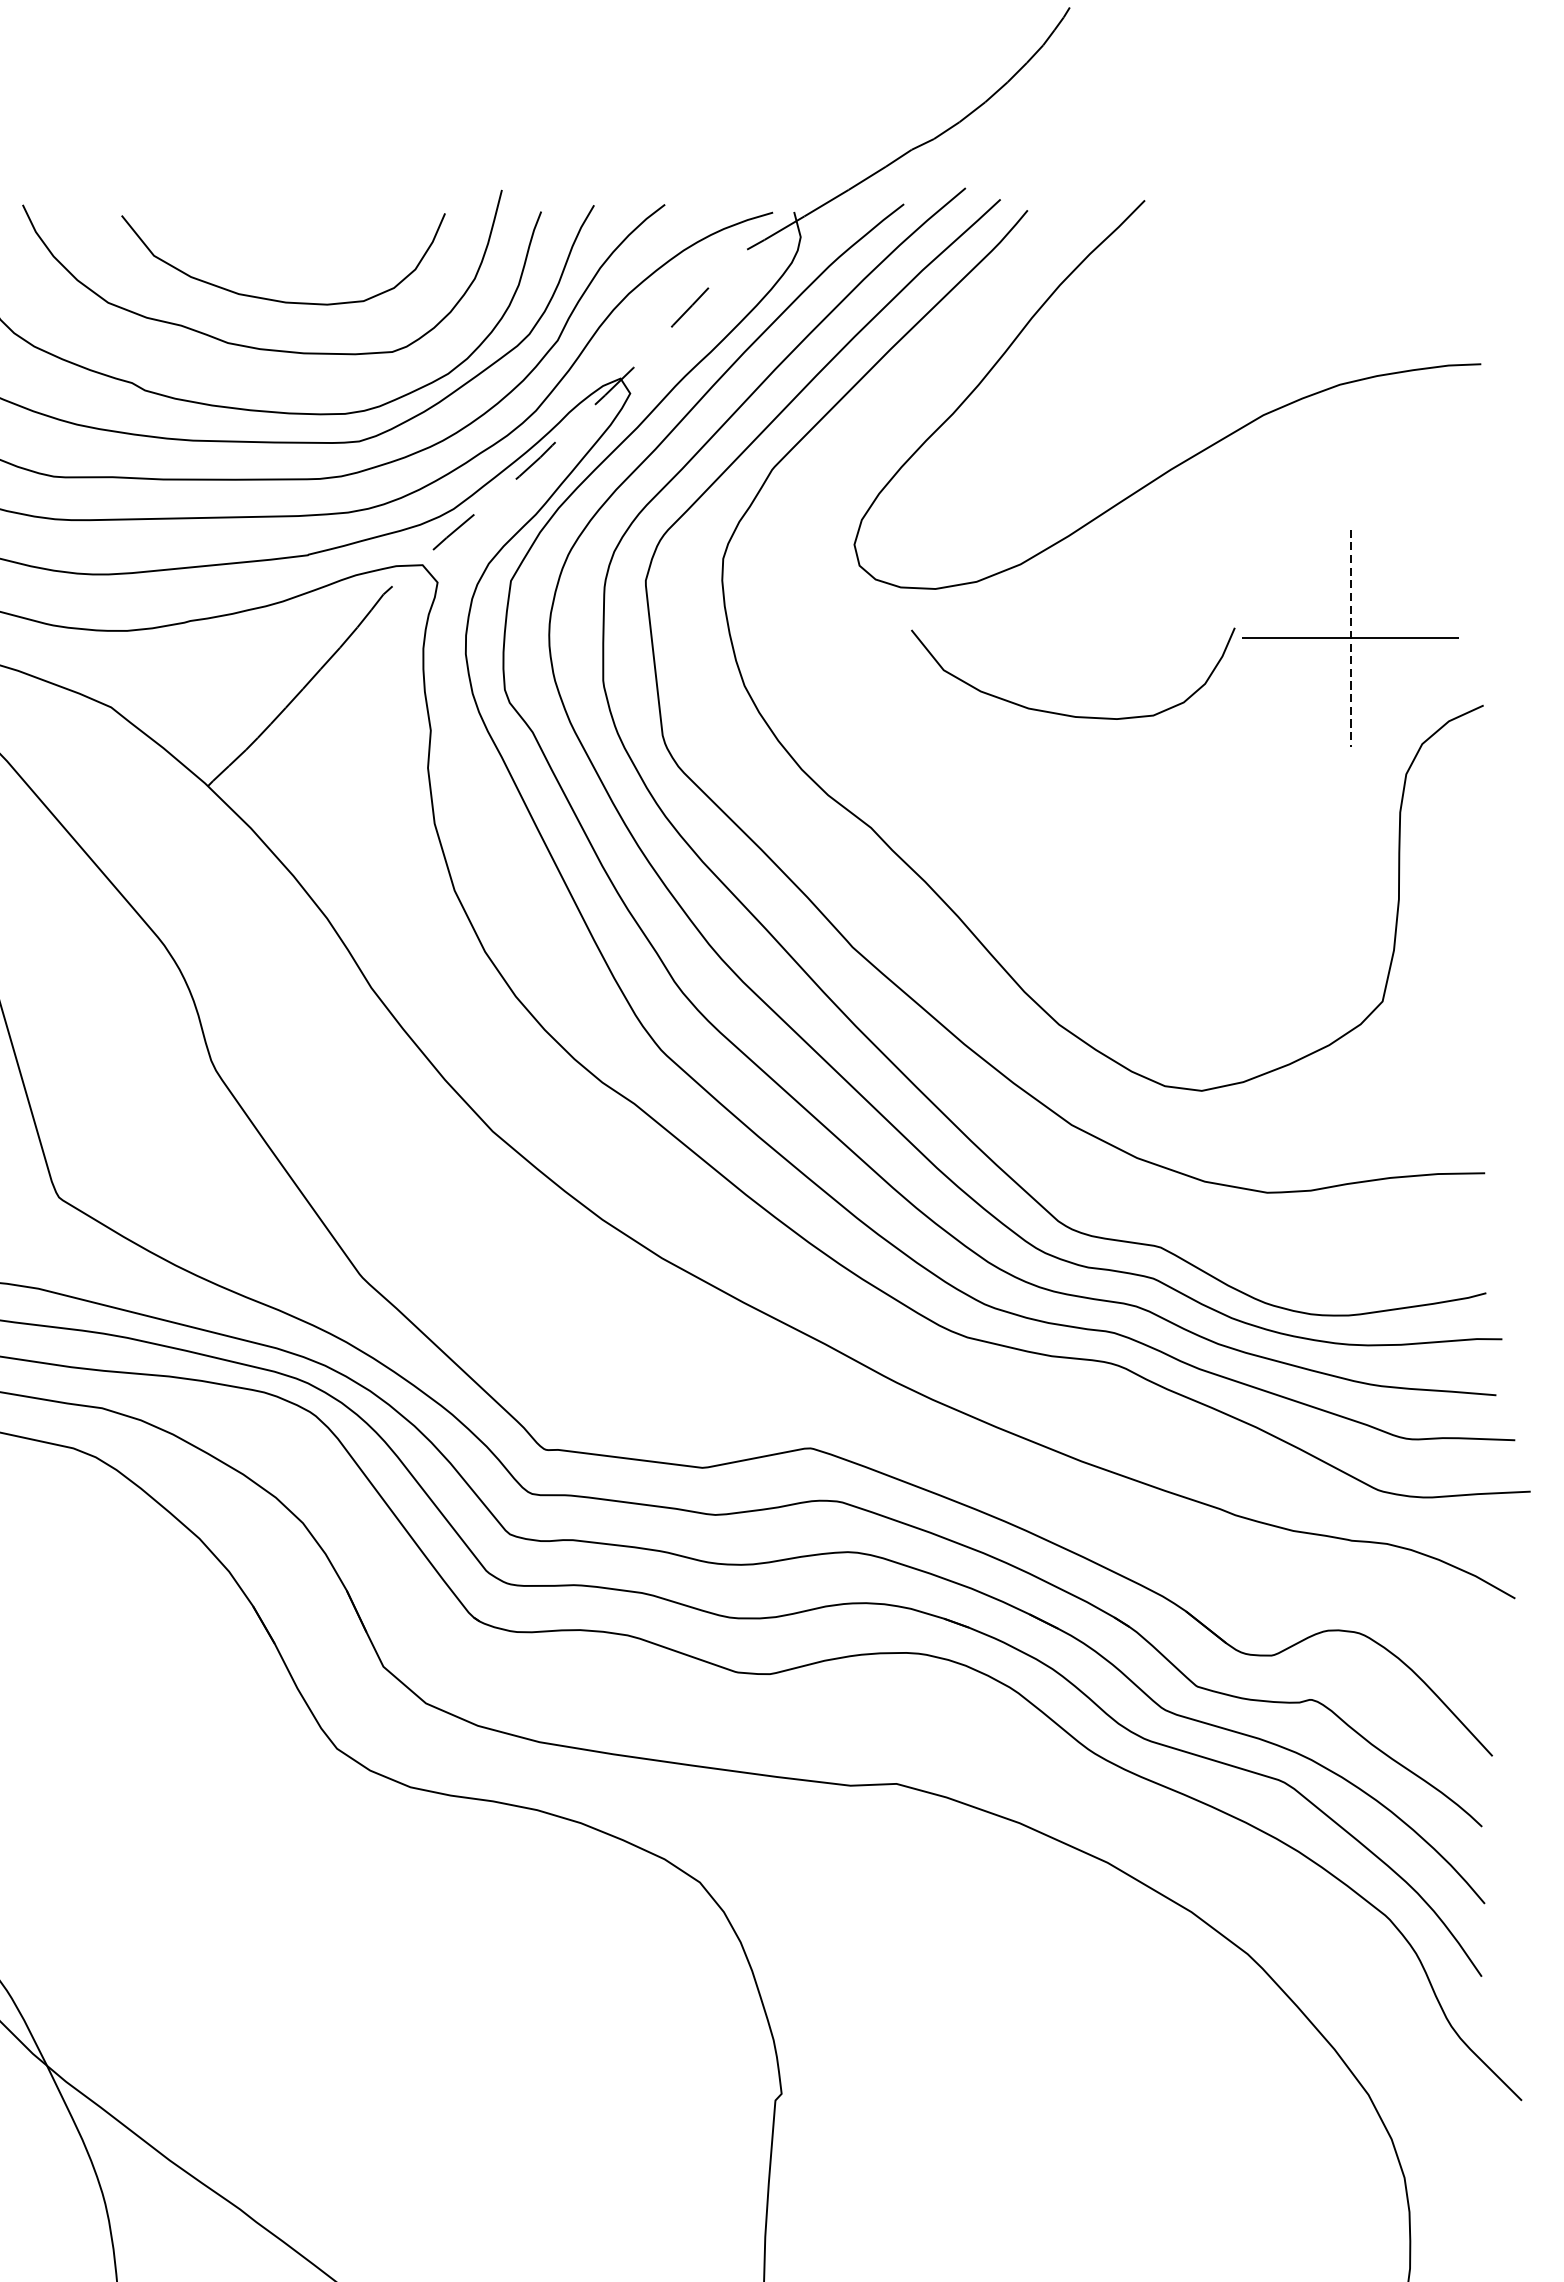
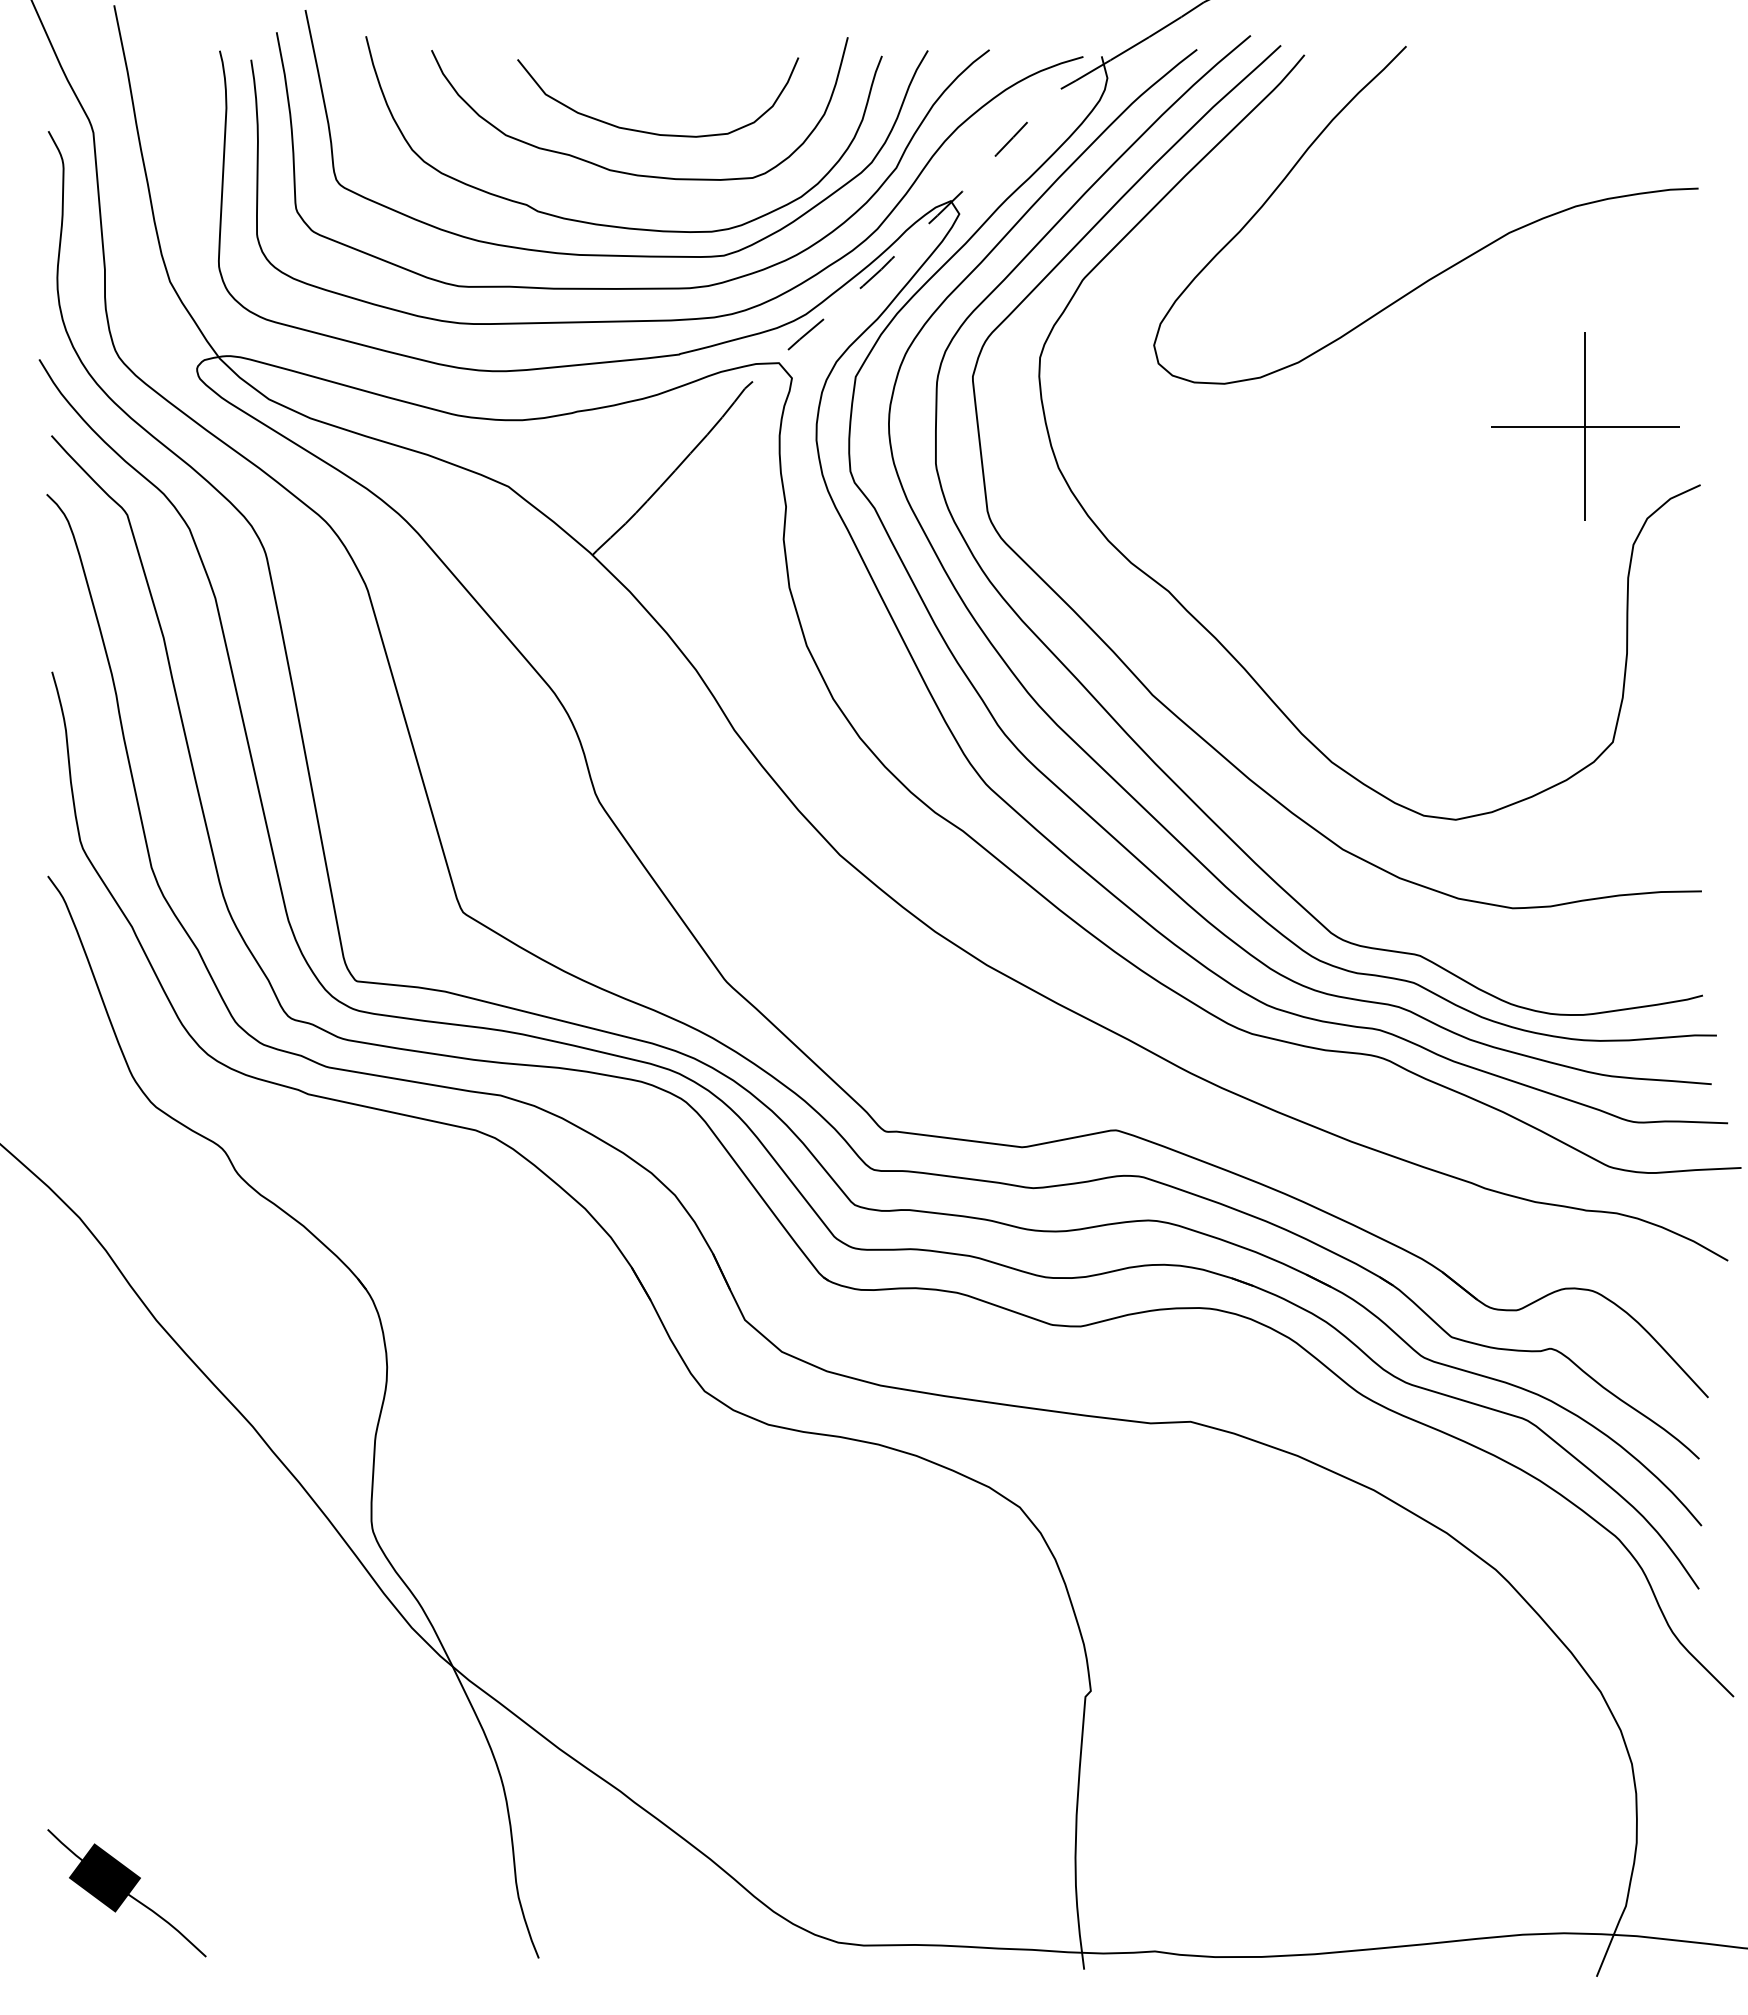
line: (1351, 638) -> (1585, 426), dashed -> solid
curve: (1067, 714) -> (1339, 492), removed

